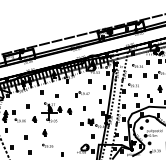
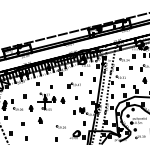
part: (47, 145) -> (60, 126), moved

